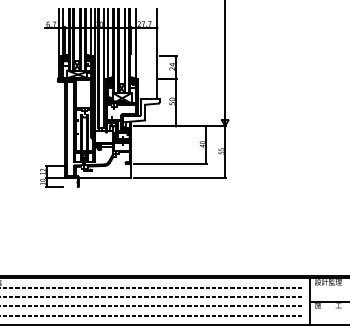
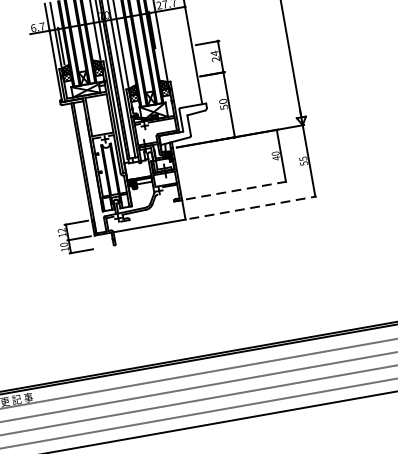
line: (170, 163) -> (236, 190), solid -> dashed
line: (180, 177) -> (253, 207), solid -> dashed

